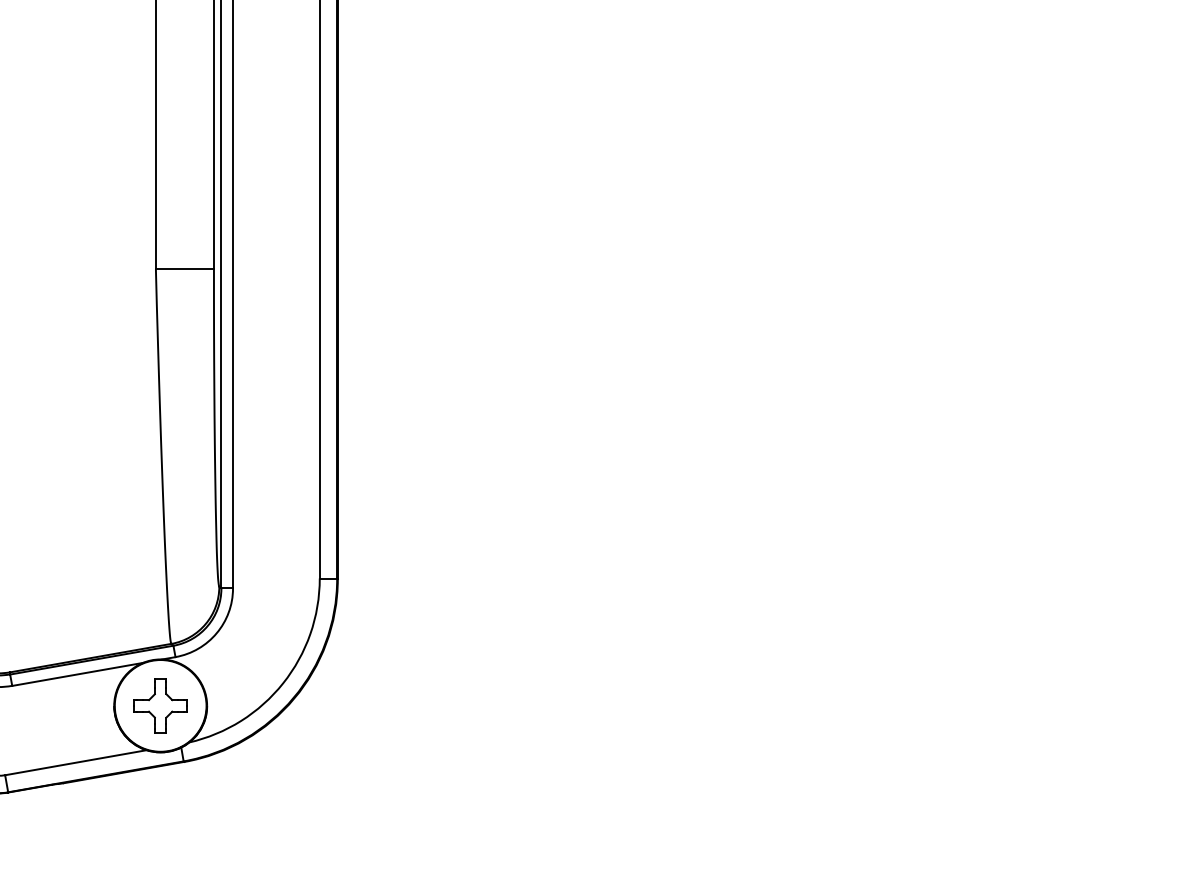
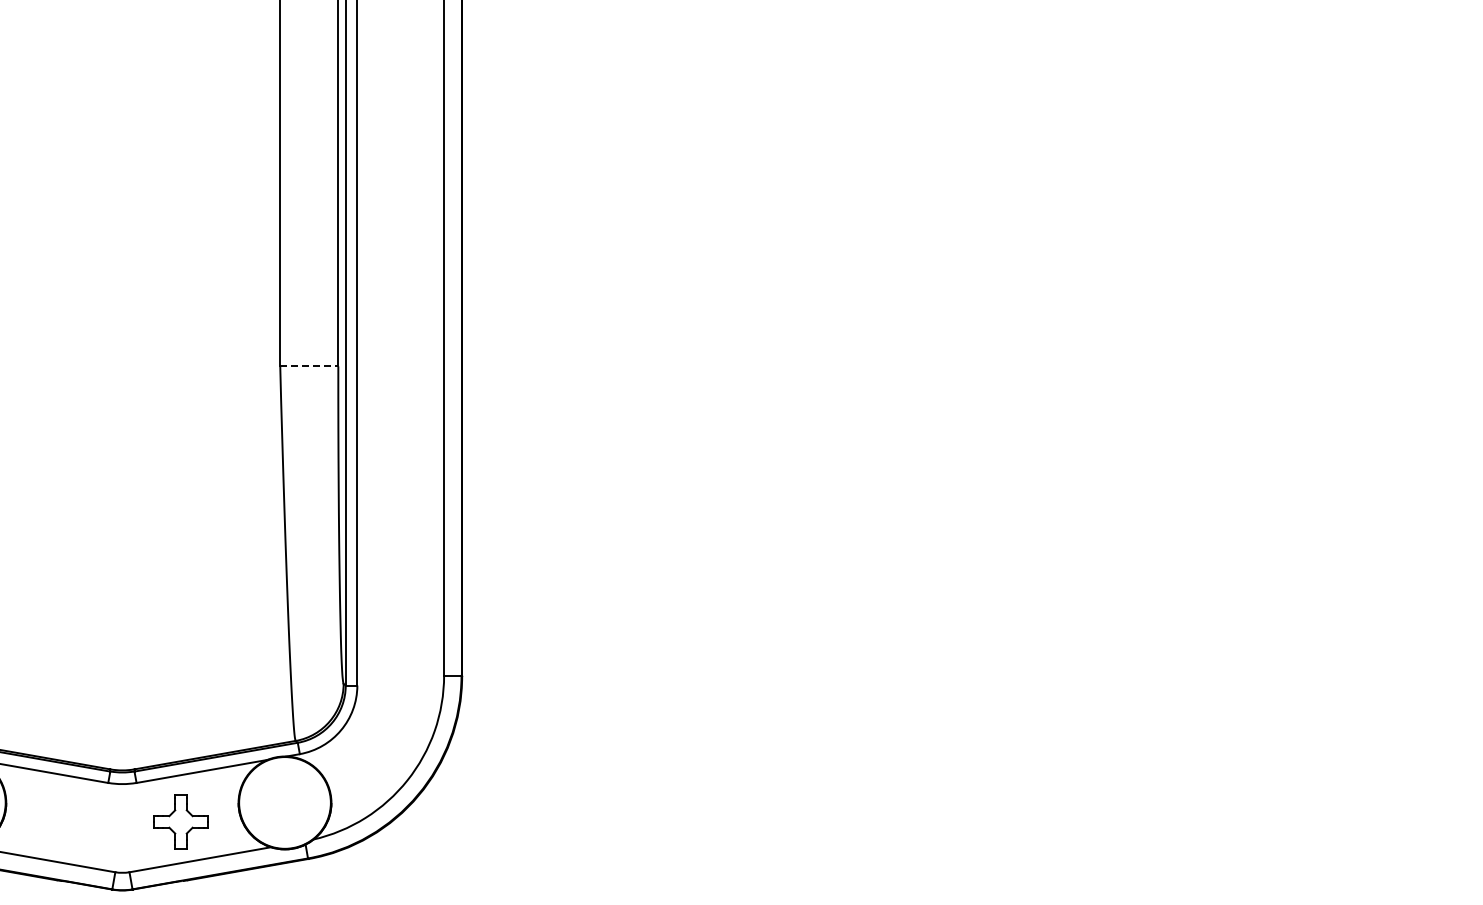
line: (185, 269) -> (309, 366), solid -> dashed
part: (160, 705) -> (180, 821), moved

